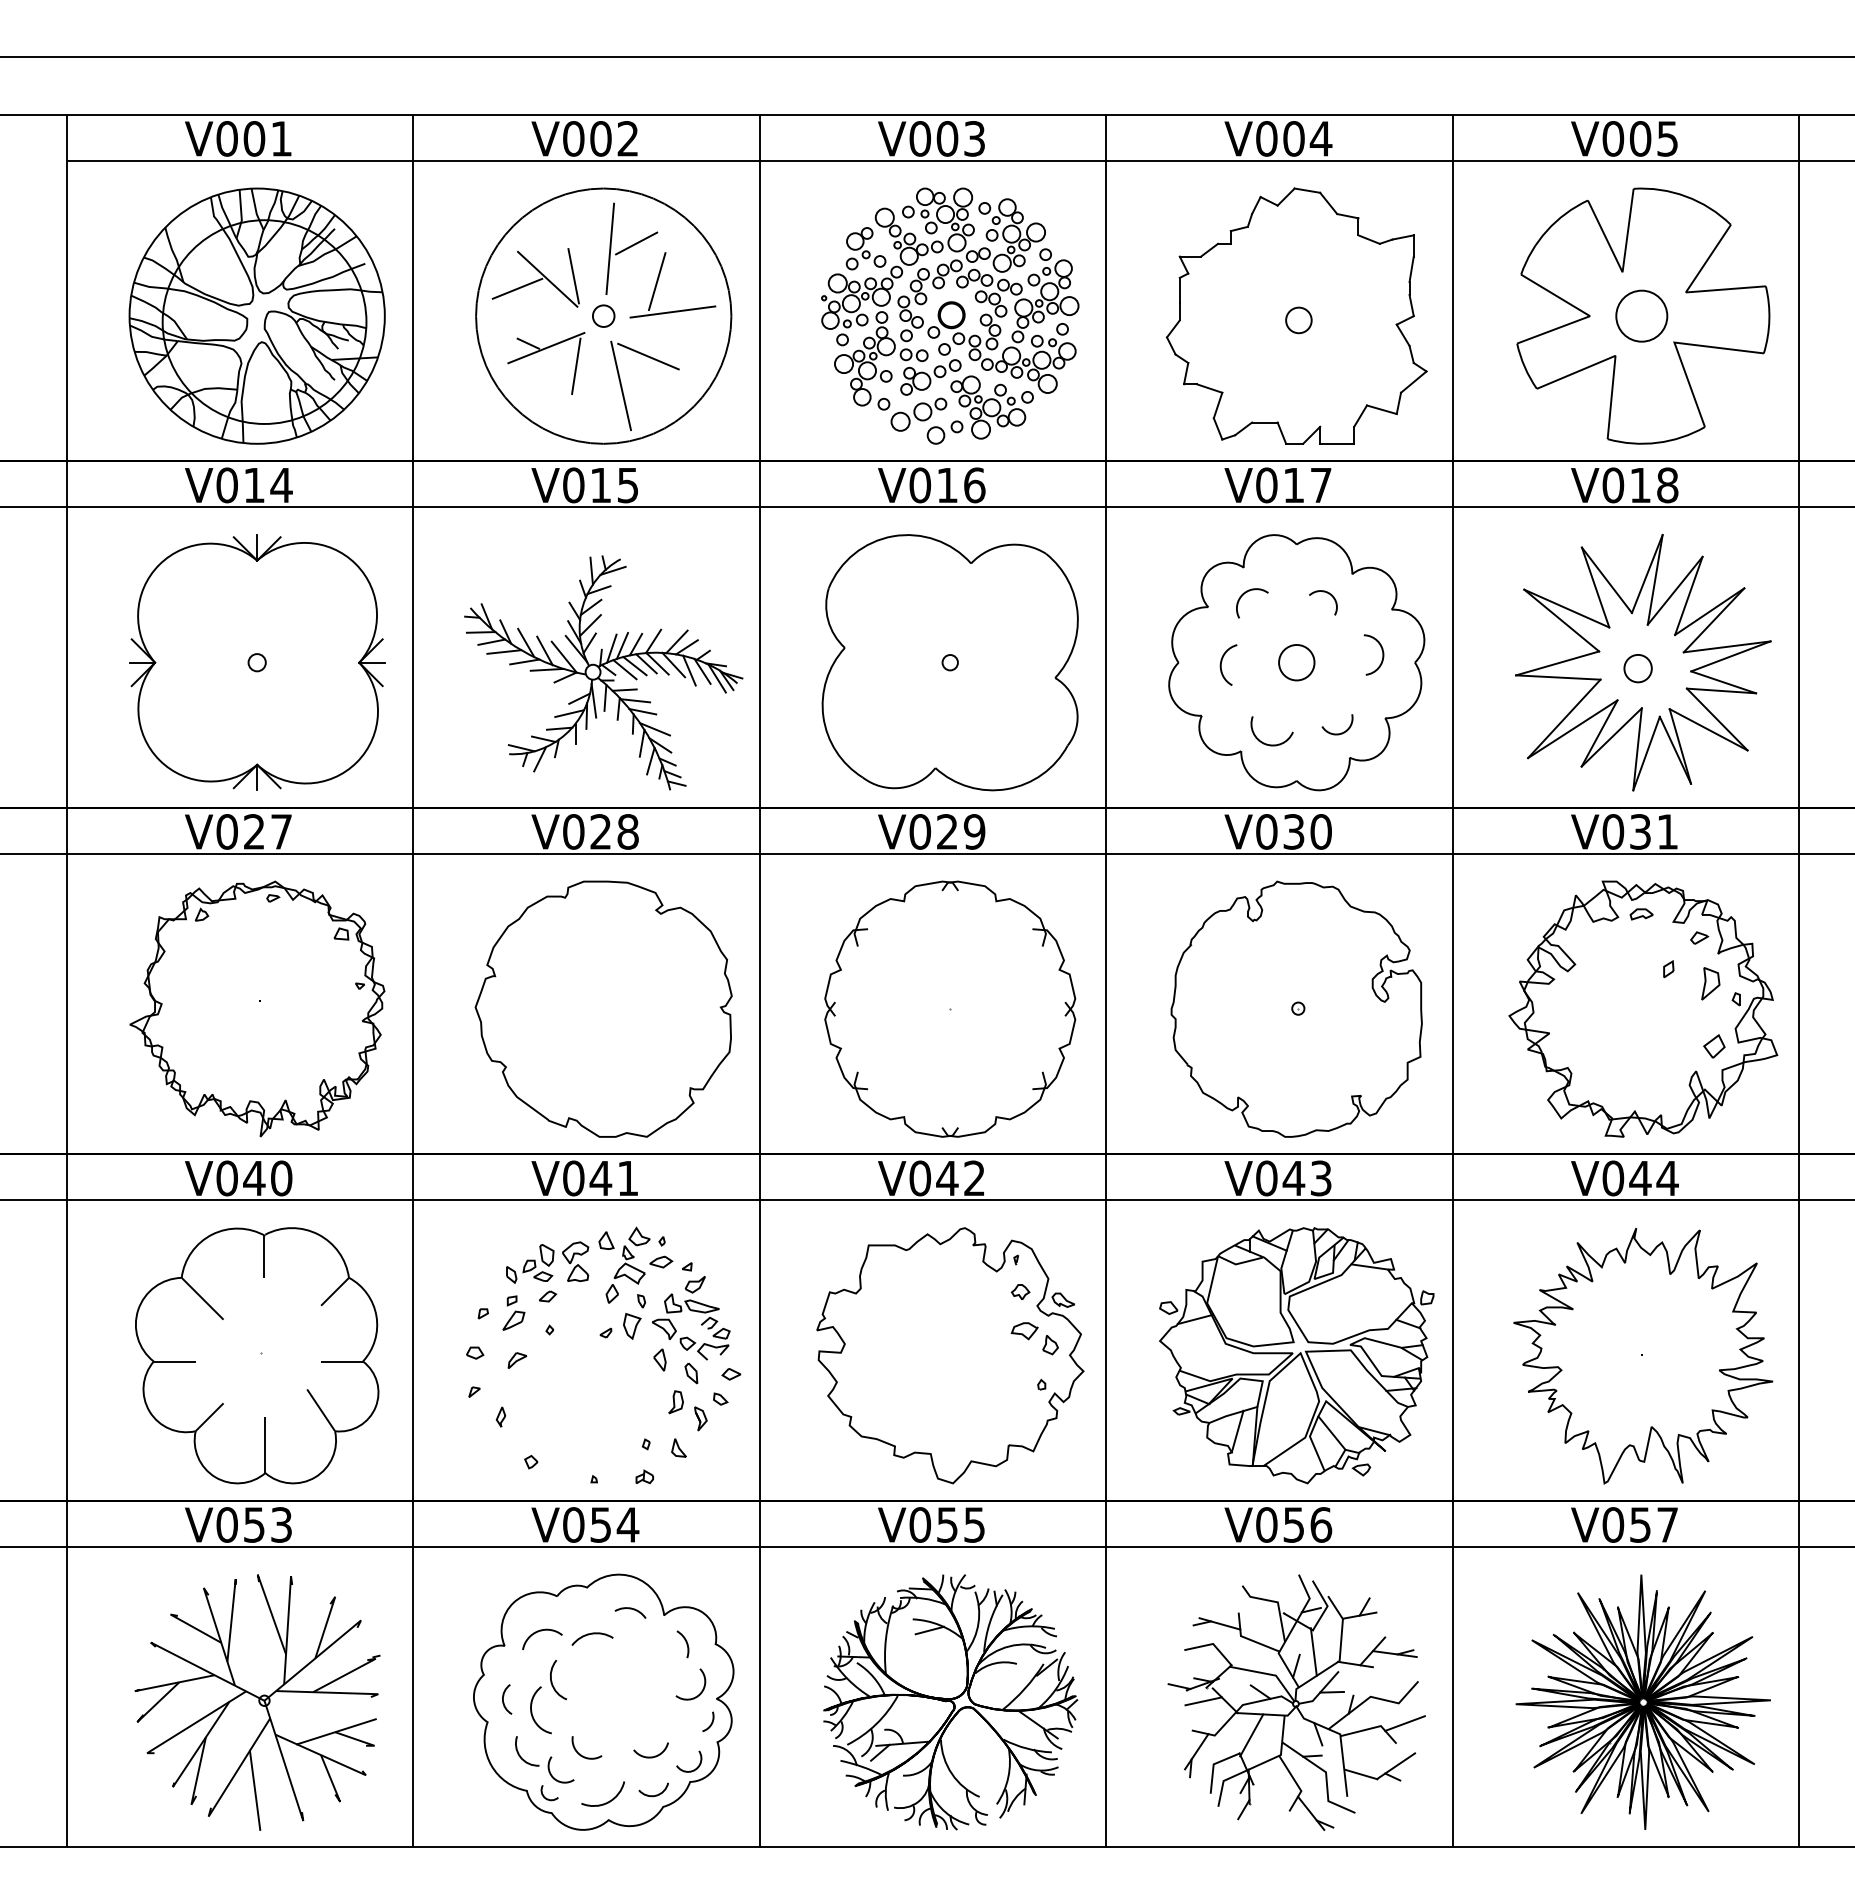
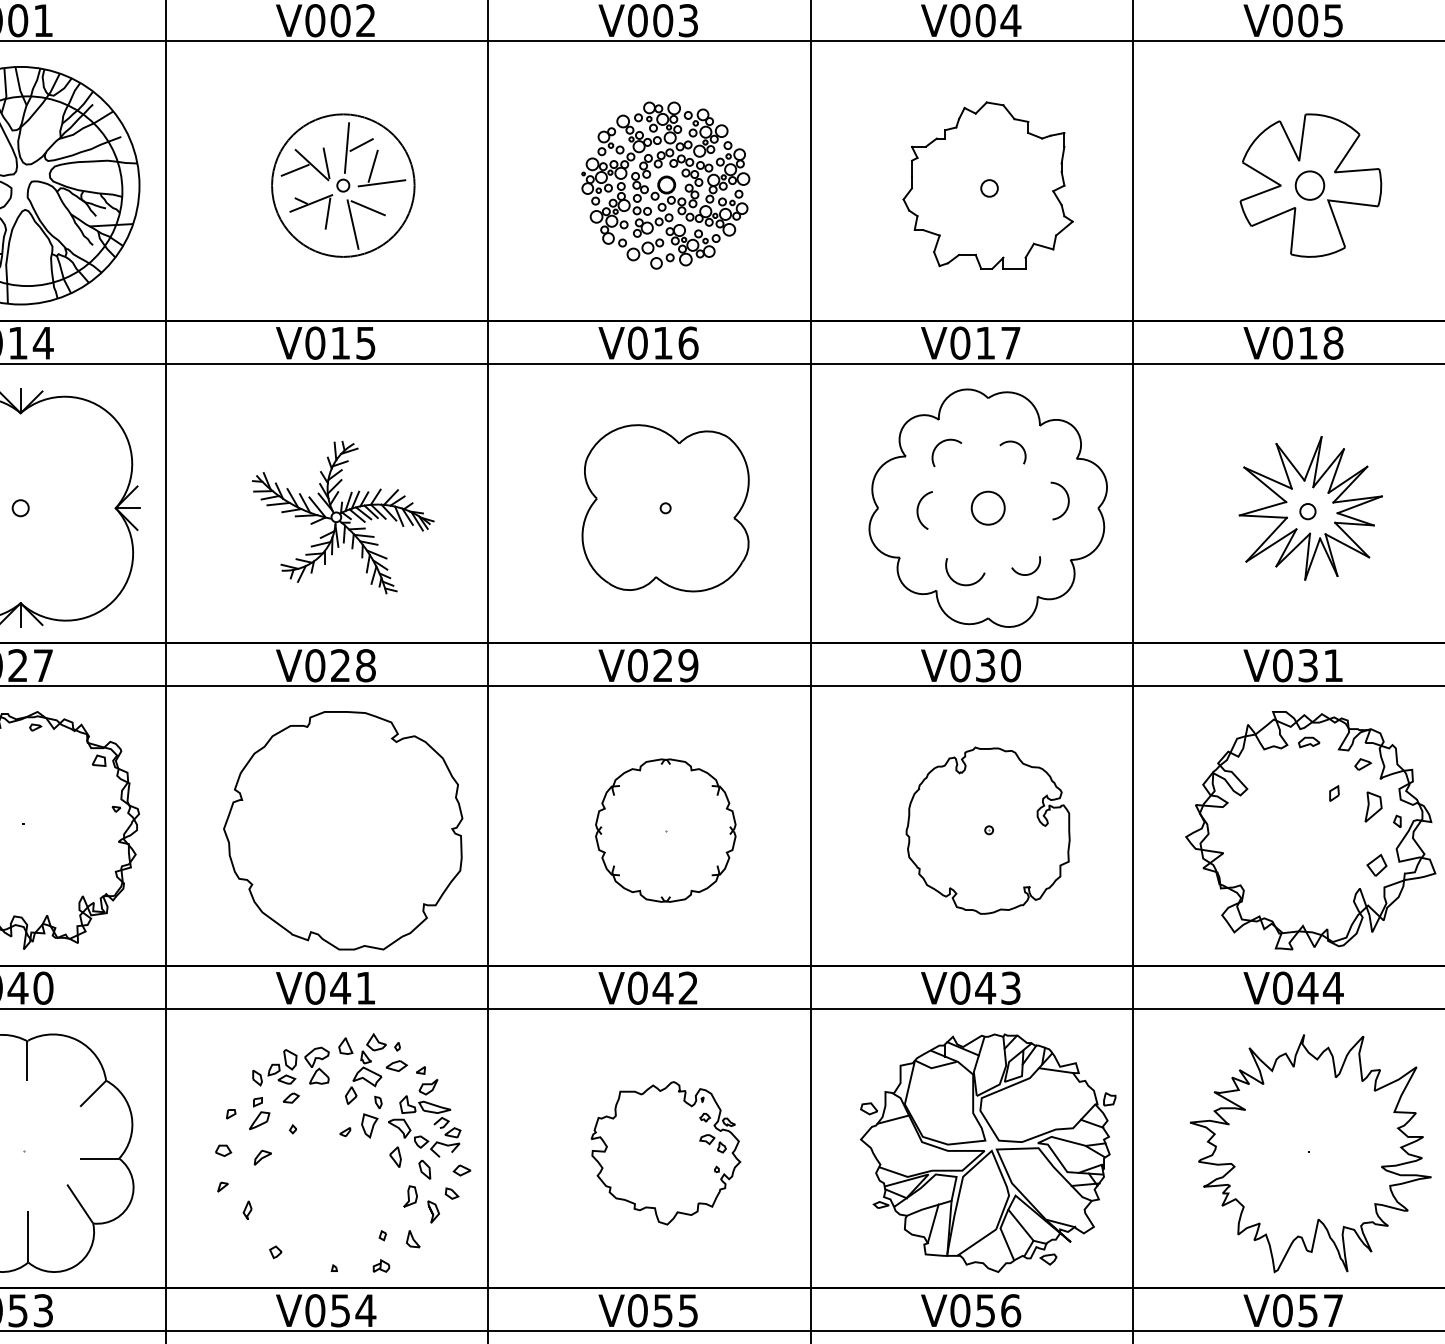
part: (603, 315) -> (343, 185), size x0.6
part: (950, 315) -> (665, 185), size x0.7
part: (1296, 315) -> (987, 185), size x0.7
part: (1643, 315) -> (1310, 185), size x0.6
part: (949, 662) -> (665, 508), size x0.7
part: (1643, 662) -> (1310, 508), size x0.6
part: (603, 672) -> (343, 517), size x0.7
part: (950, 1008) -> (665, 830), size x0.6
part: (1296, 1008) -> (987, 830), size x0.7
part: (950, 1355) -> (665, 1153), size x0.6

